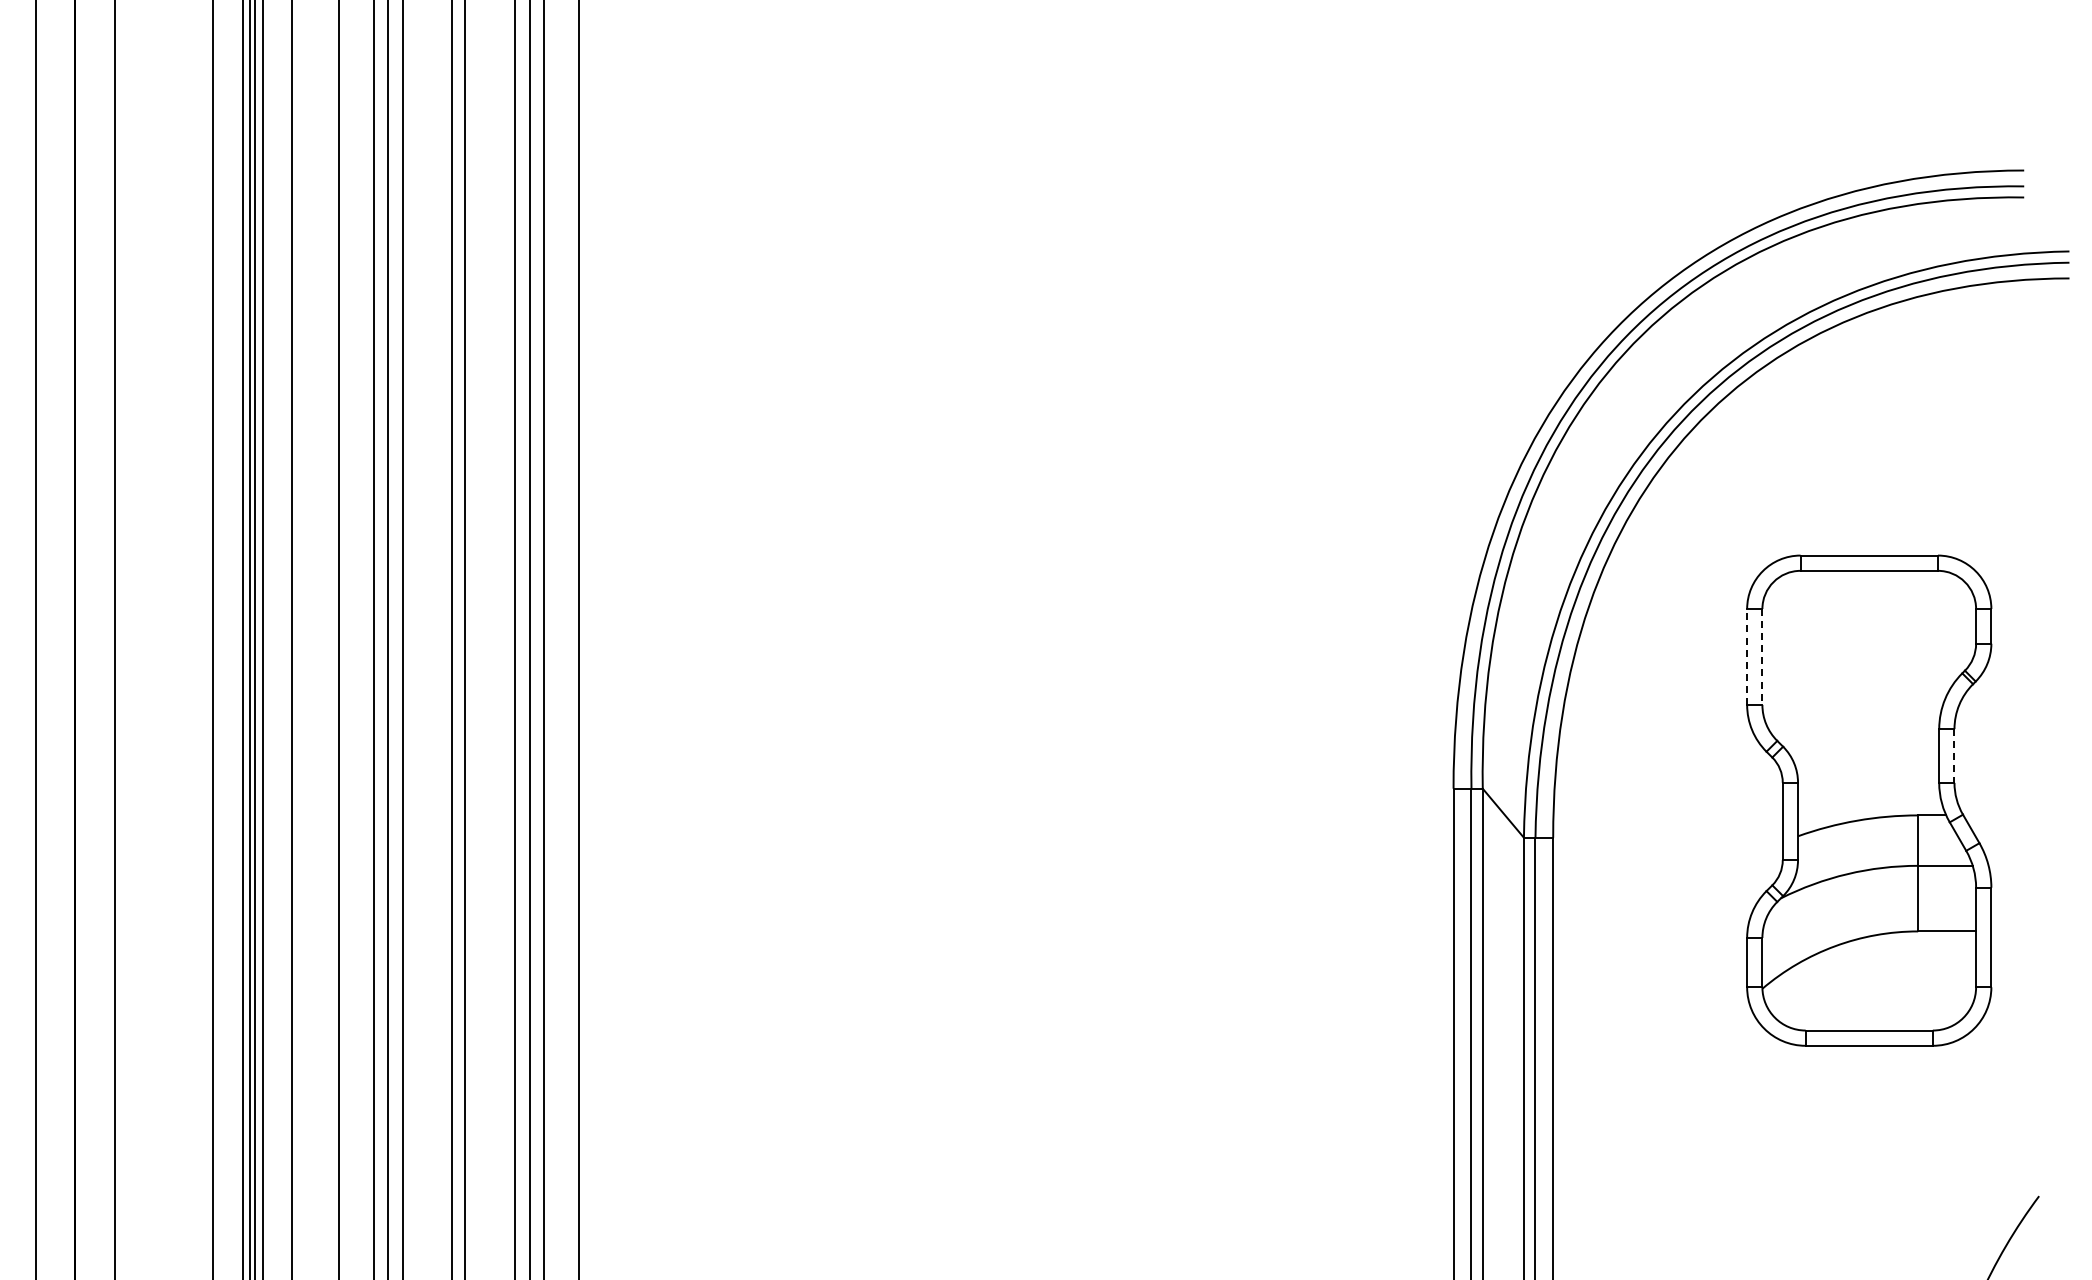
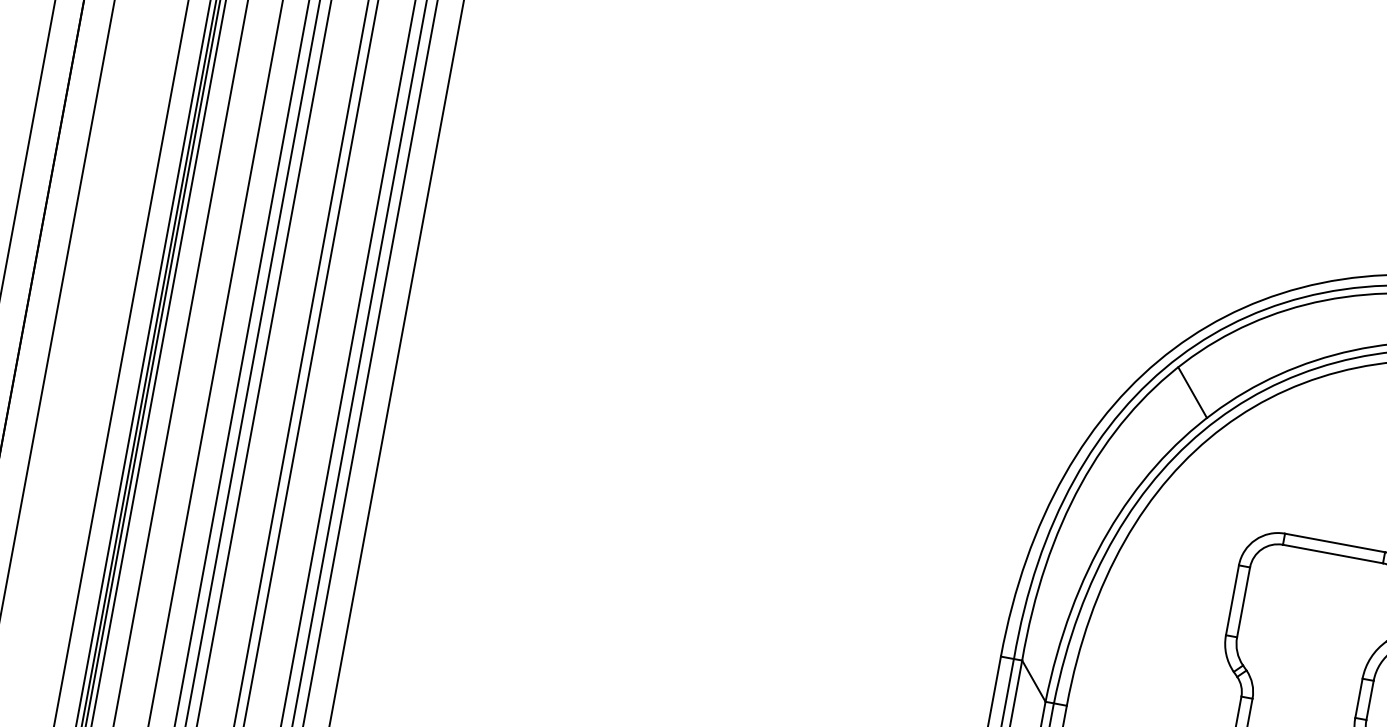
line: (1642, 390) -> (1192, 392), added
line: (1747, 656) -> (1232, 600), dashed -> solid
line: (1762, 656) -> (1243, 602), dashed -> solid
line: (1954, 756) -> (1370, 700), dashed -> solid

